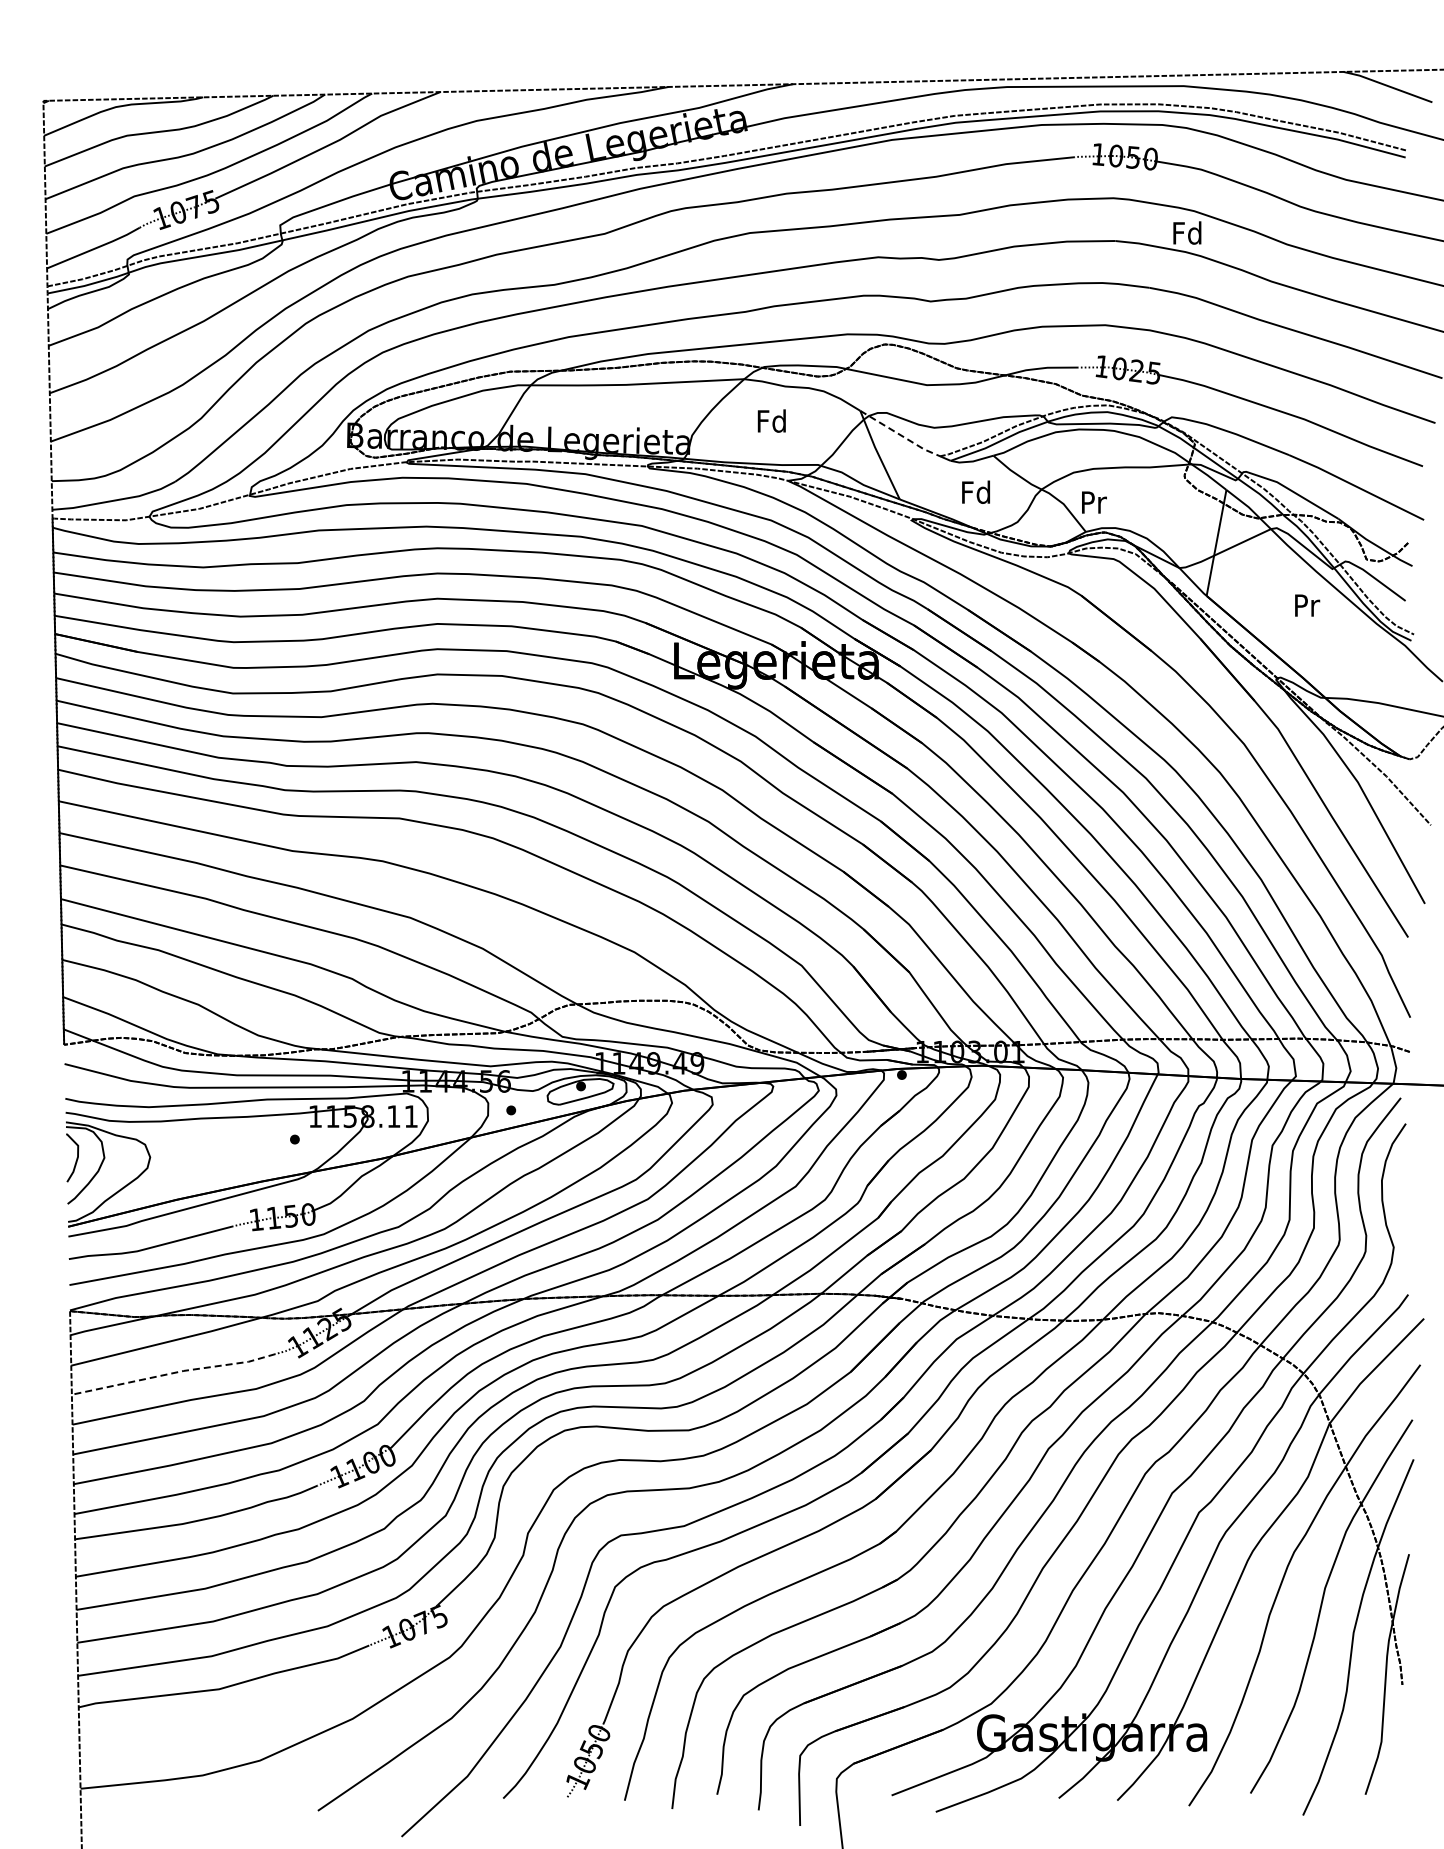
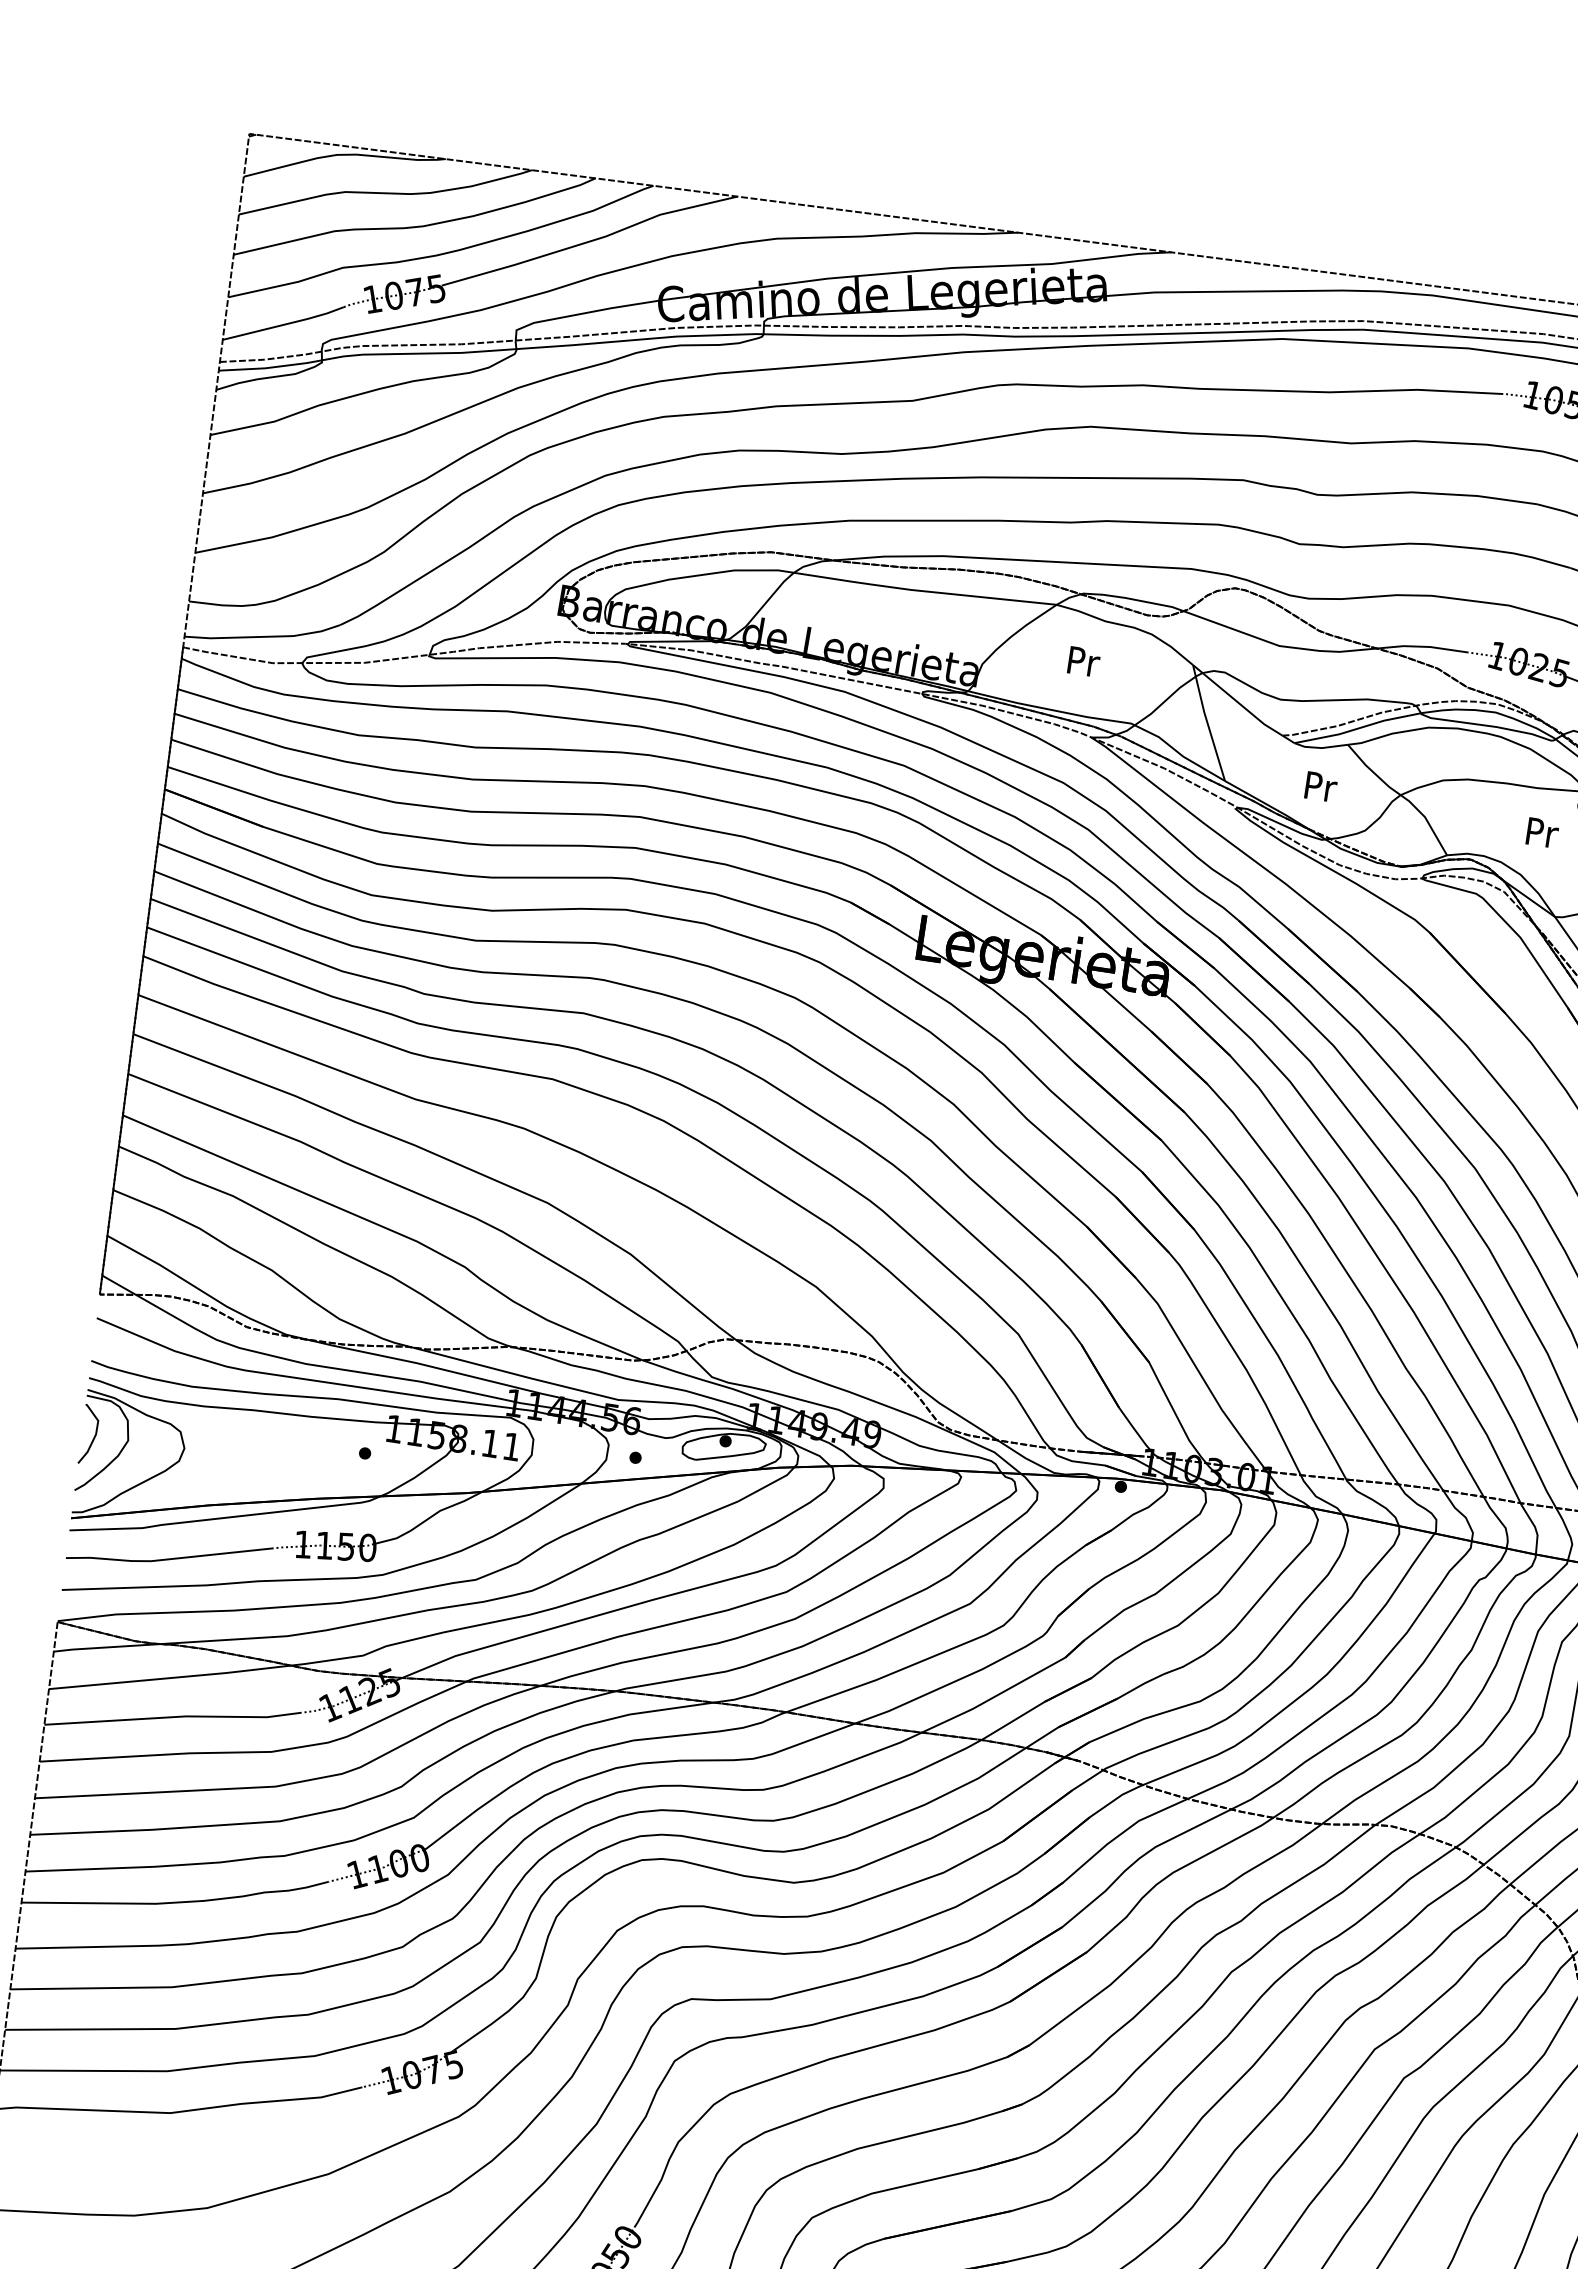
text: (771, 420) -> (1082, 660), Fd -> Pr
line: (900, 435) -> (1237, 702), dashed -> solid
text: (976, 491) -> (1320, 785), Fd -> Pr
text: (1094, 502) -> (1542, 832), moved
line: (174, 1373) -> (174, 1717), dashed -> solid

